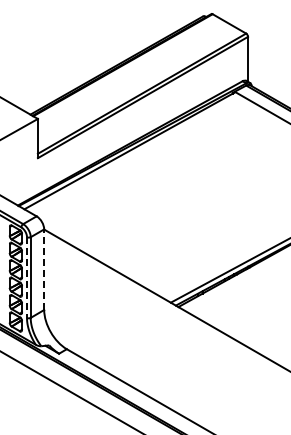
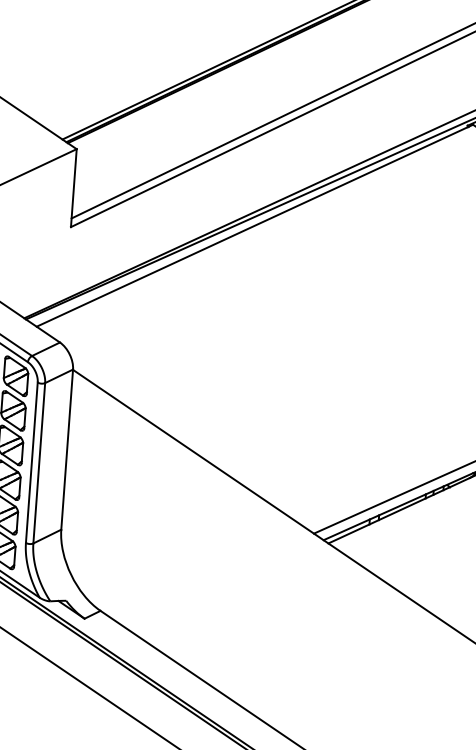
line: (44, 269) -> (67, 449), dashed -> solid
line: (26, 278) -> (30, 464), dashed -> solid

